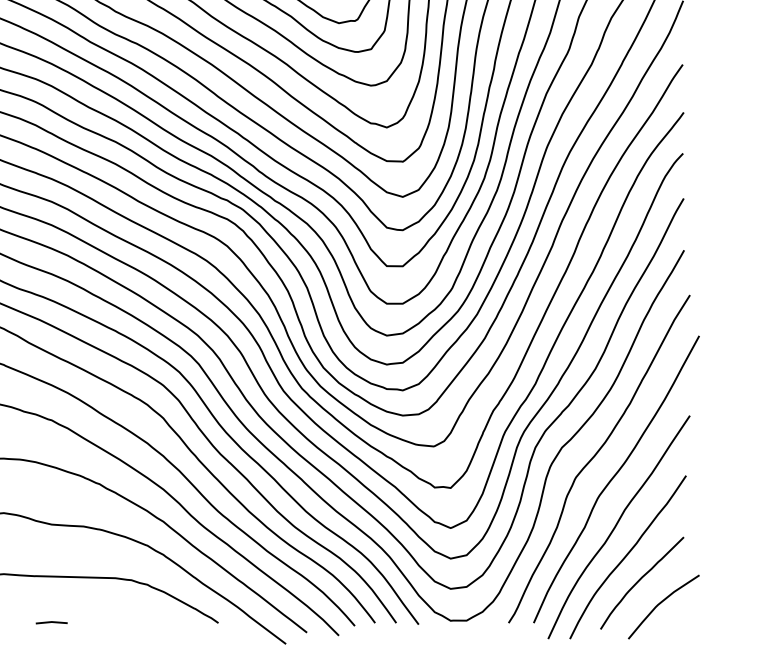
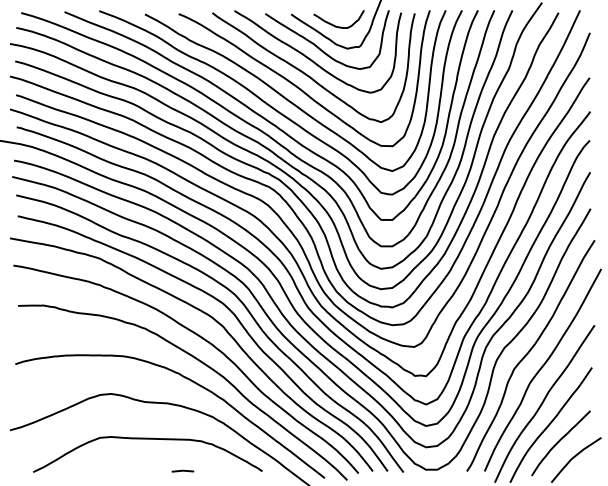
line: (51, 621) -> (182, 470), moved

